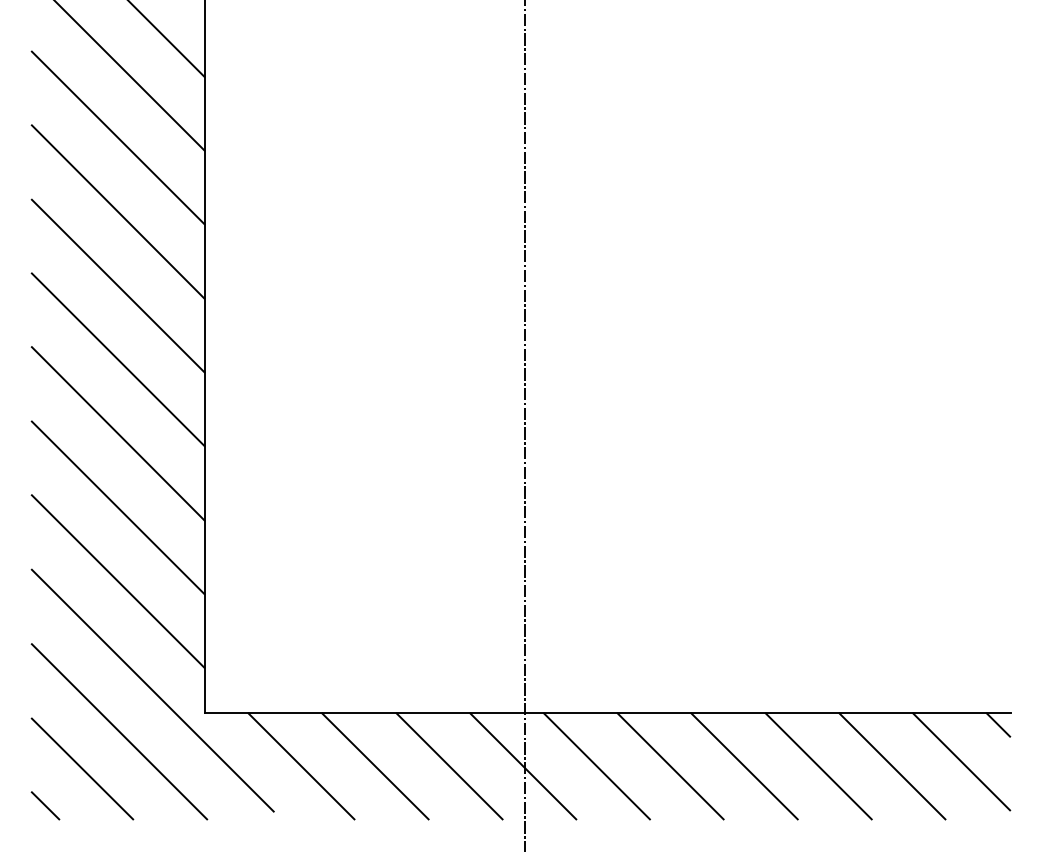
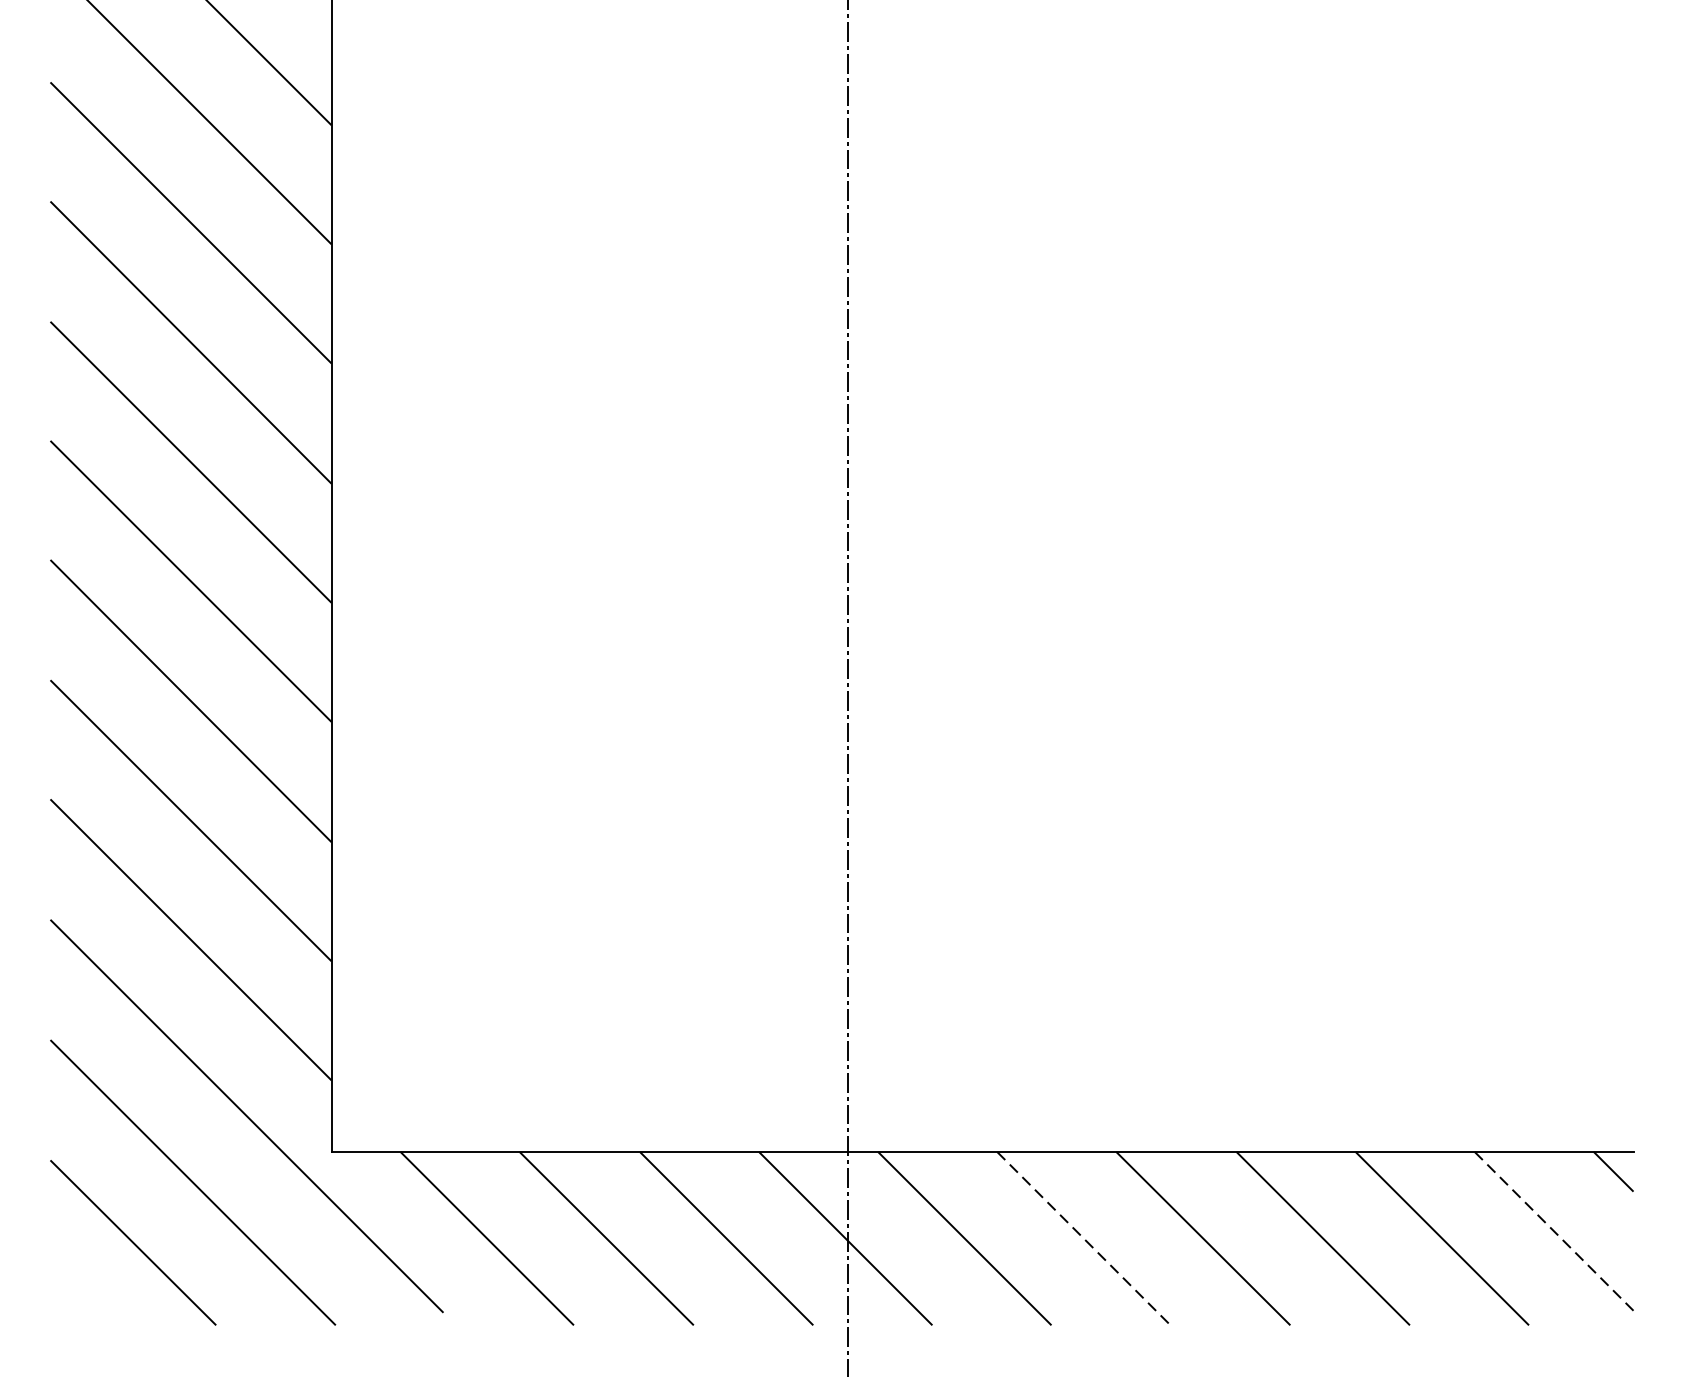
line: (961, 762) -> (1553, 1232), solid -> dashed
line: (670, 766) -> (1083, 1238), solid -> dashed
line: (45, 805) -> (73, 1301), removed

